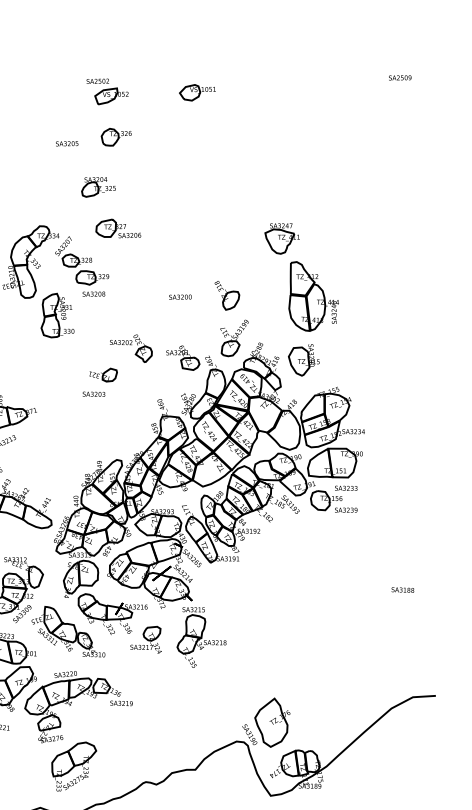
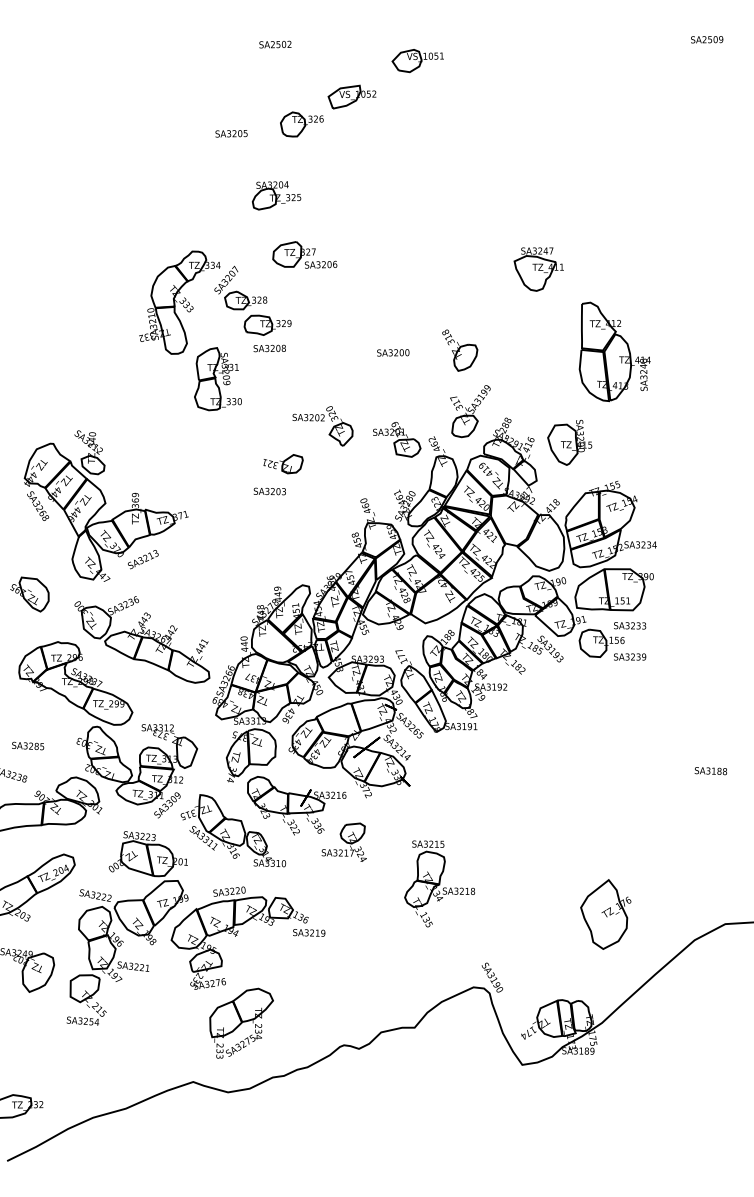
part: (111, 95) -> (351, 96), moved
part: (313, 296) -> (614, 351), moved
part: (201, 637) -> (439, 883), moved
part: (272, 722) -> (605, 914), moved

